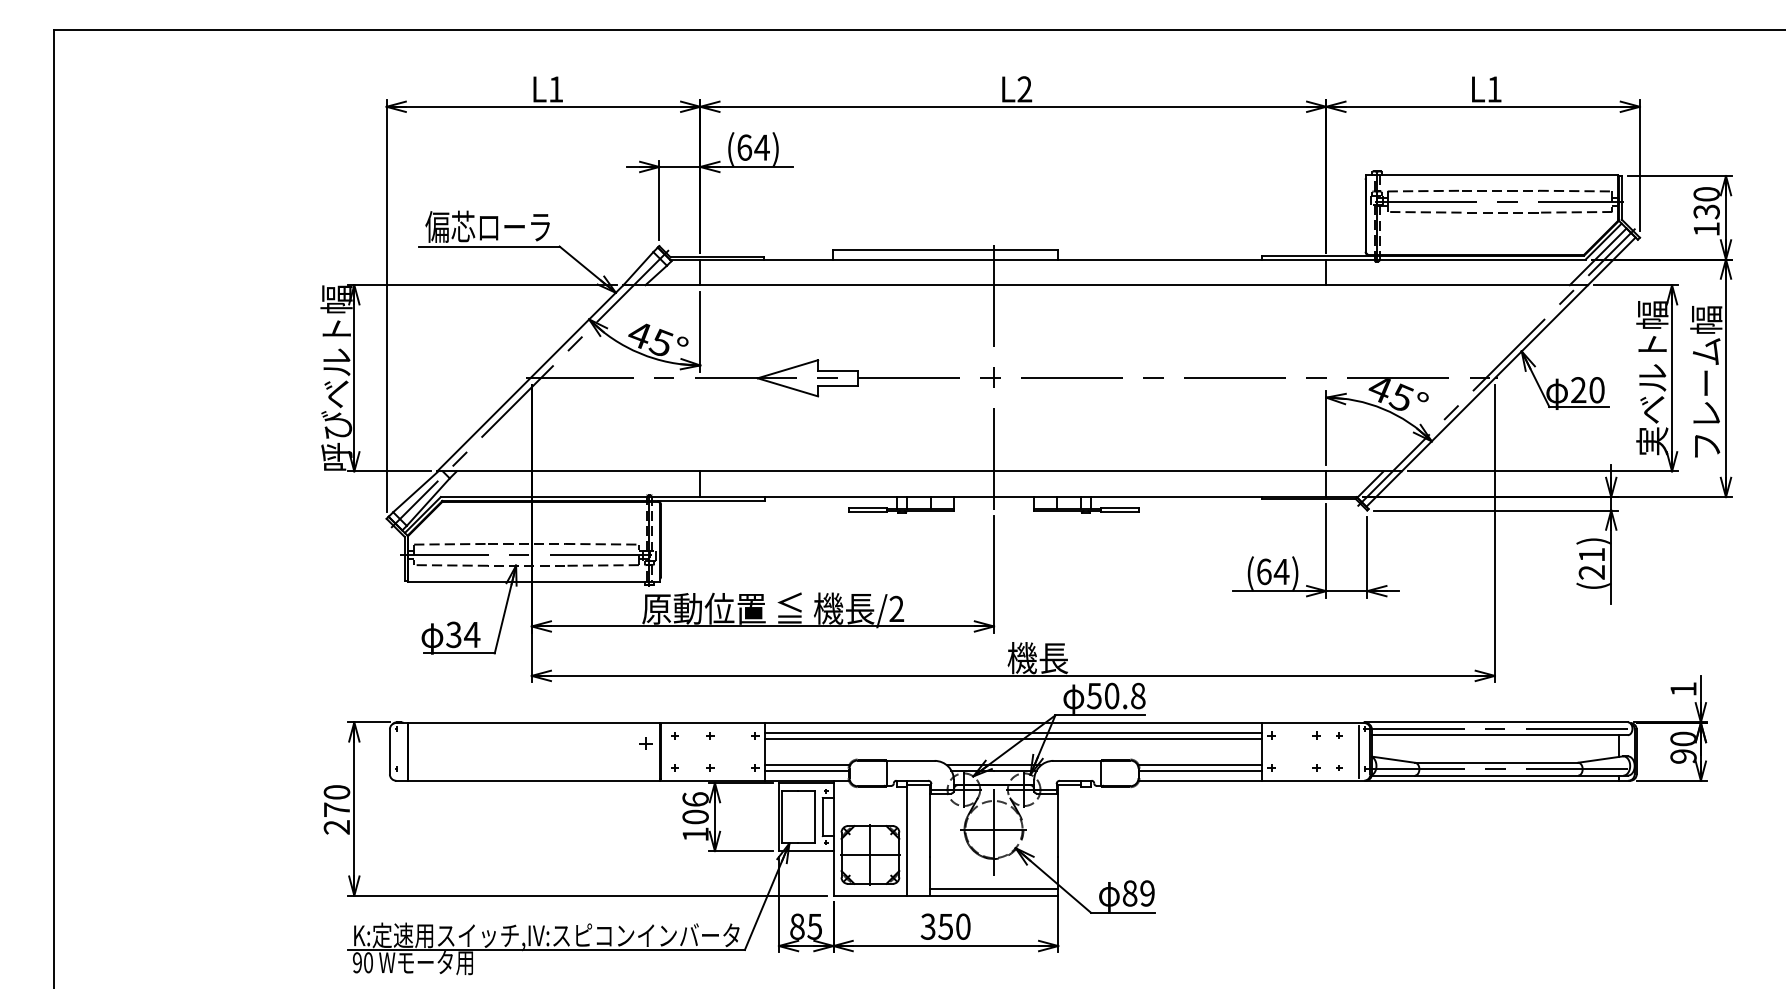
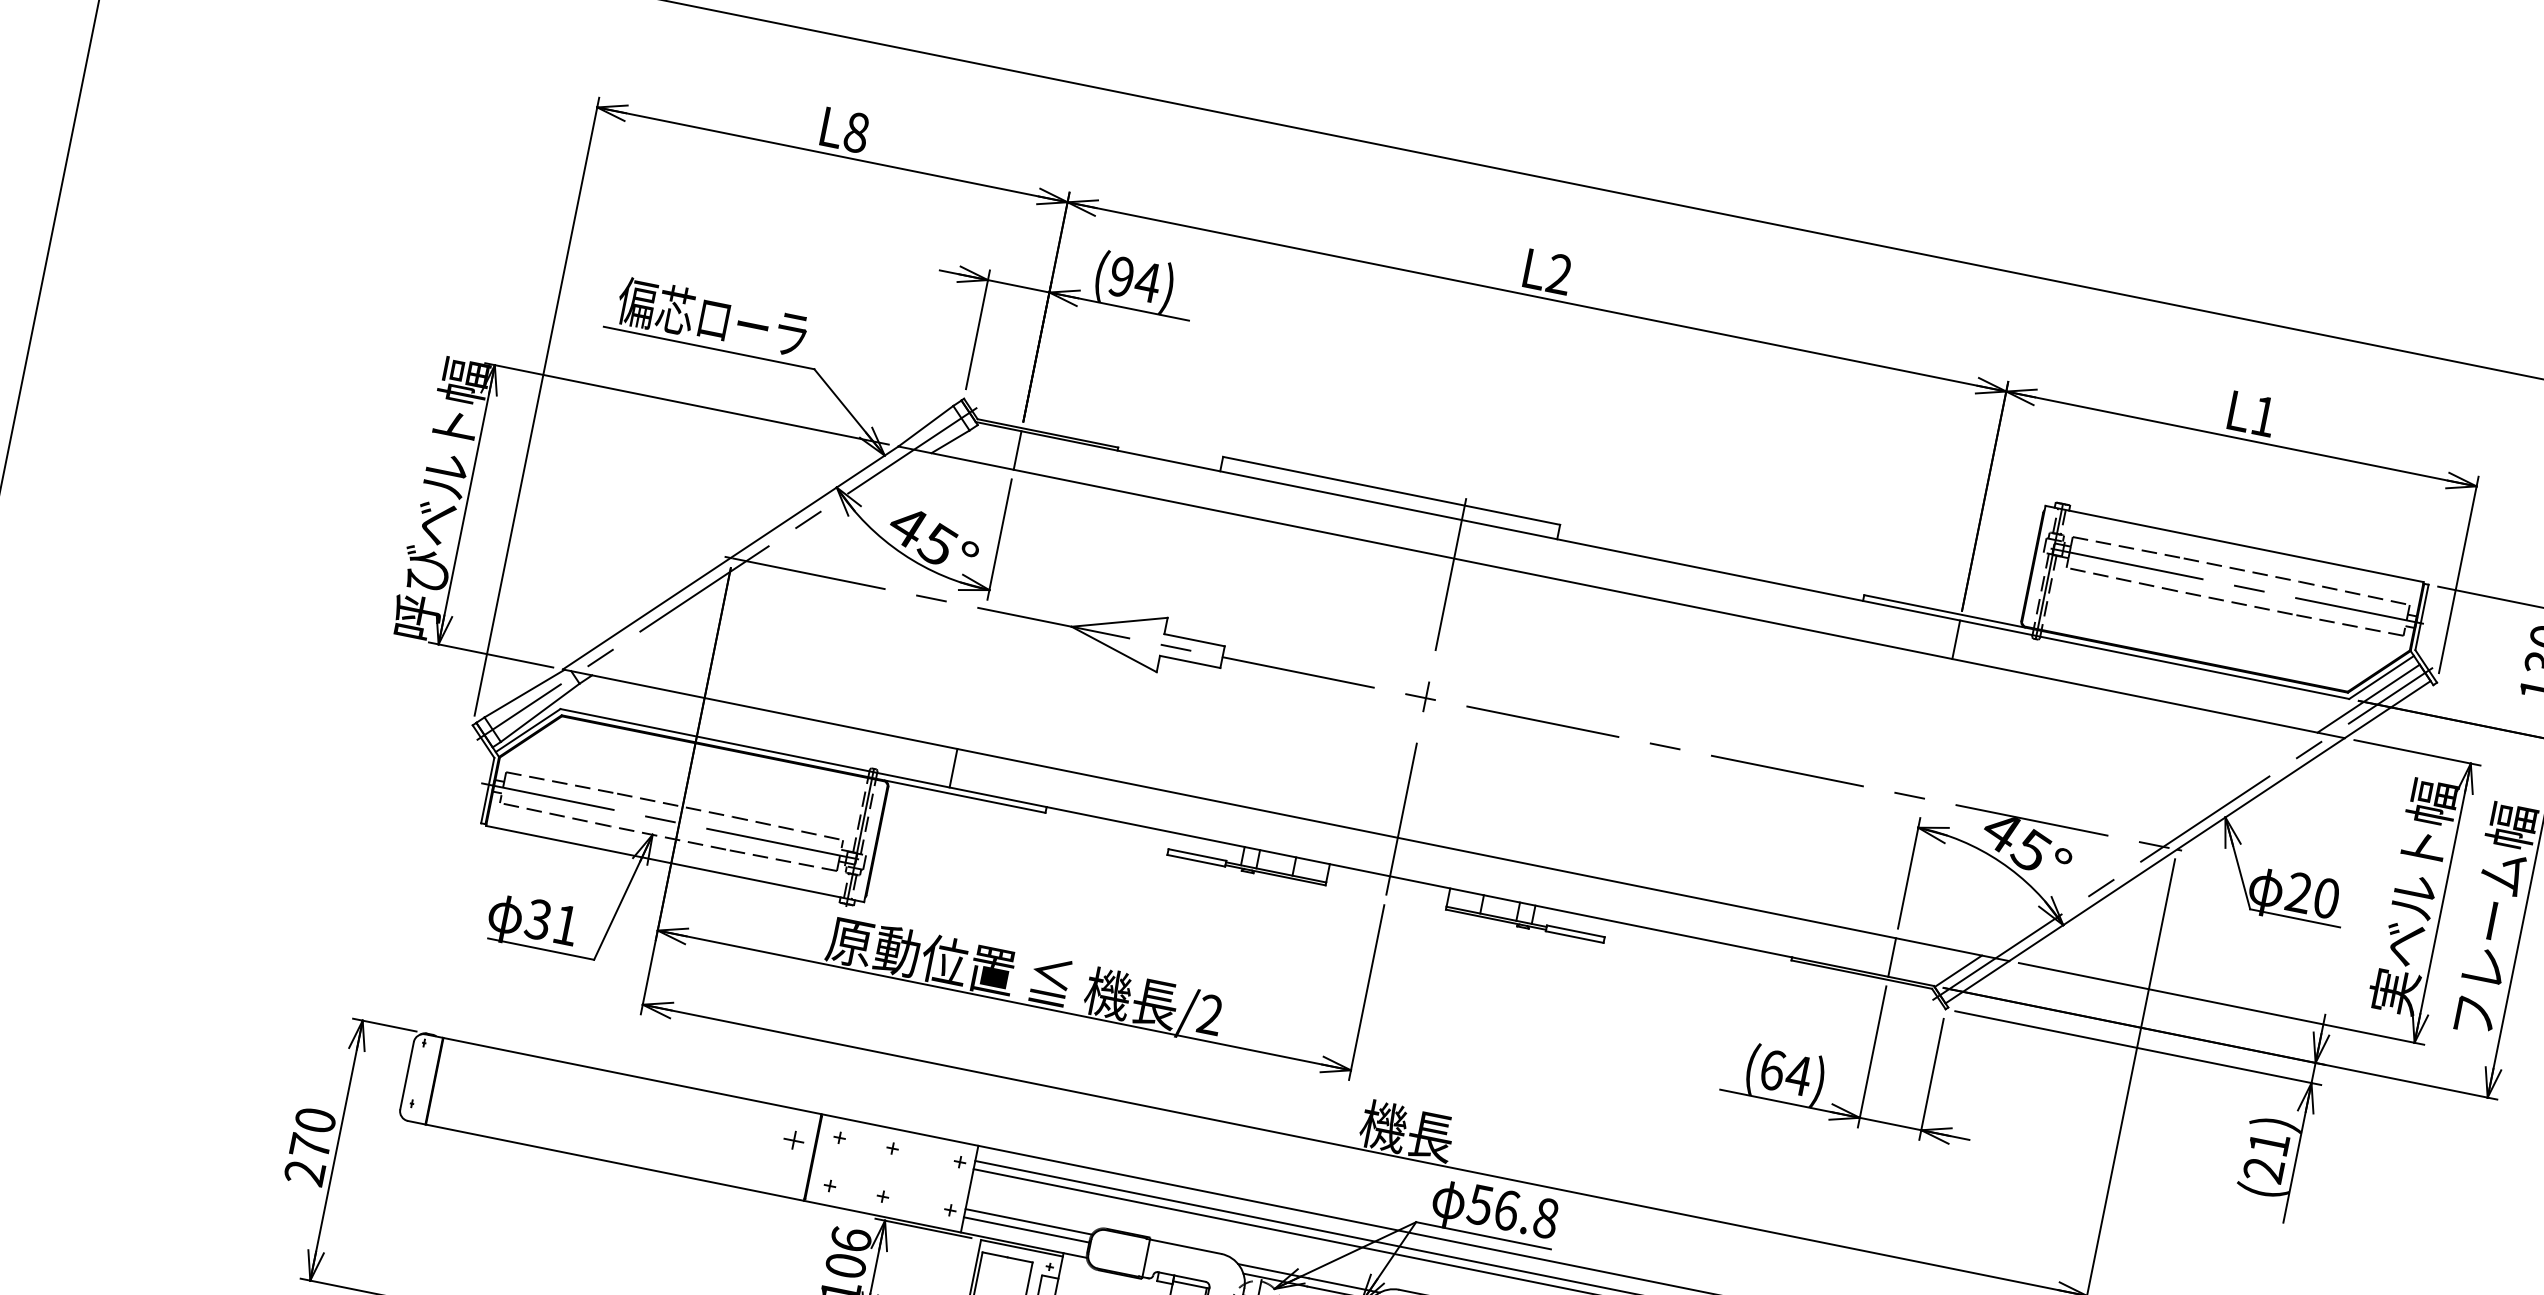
text: (556, 89) -> (857, 132), L1 -> L8
text: (744, 147) -> (1121, 276), (64) -> (94)
text: (472, 634) -> (566, 924), 34 -> 31
text: (1112, 695) -> (1507, 1209), 50.8 -> 56.8

